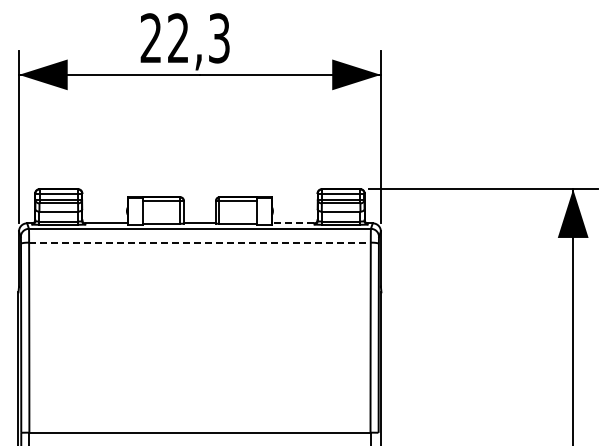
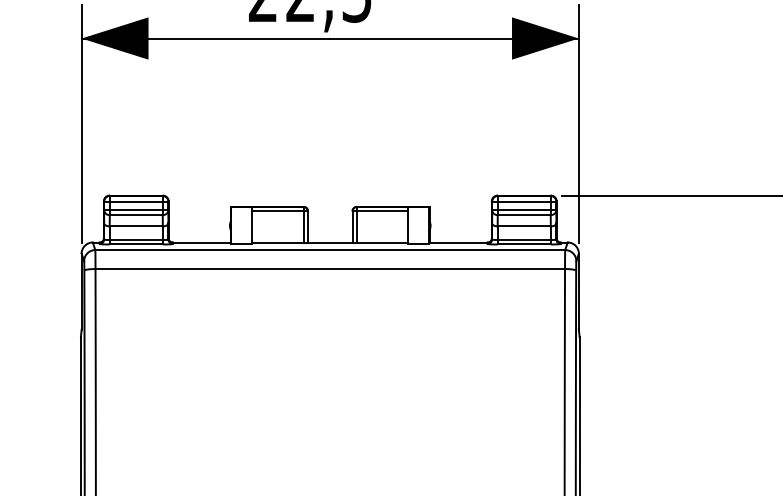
line: (292, 223) -> (457, 242), dashed -> solid
line: (199, 242) -> (329, 268), dashed -> solid

